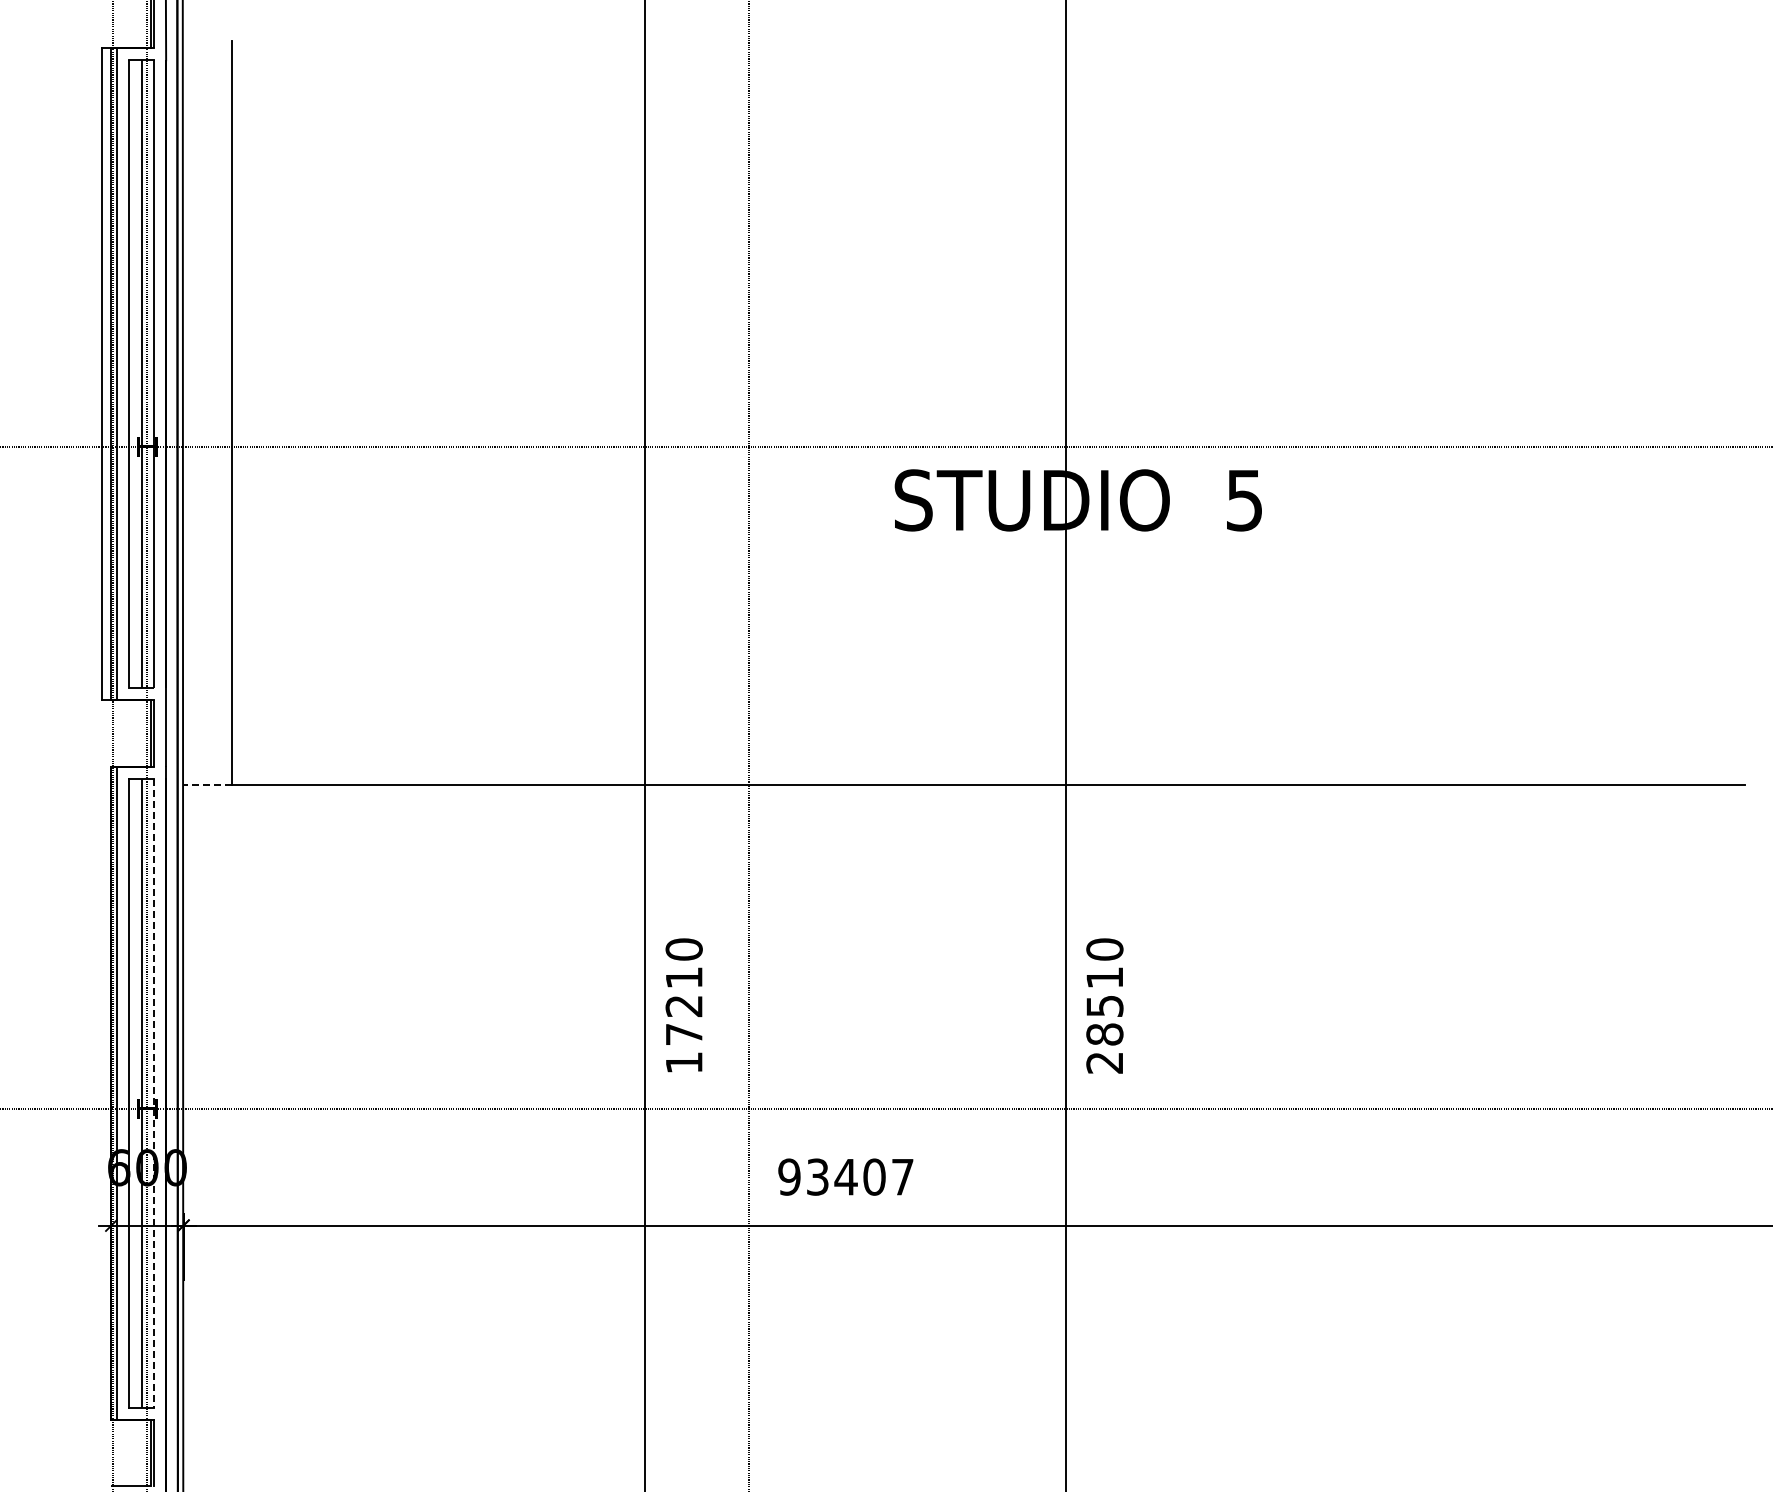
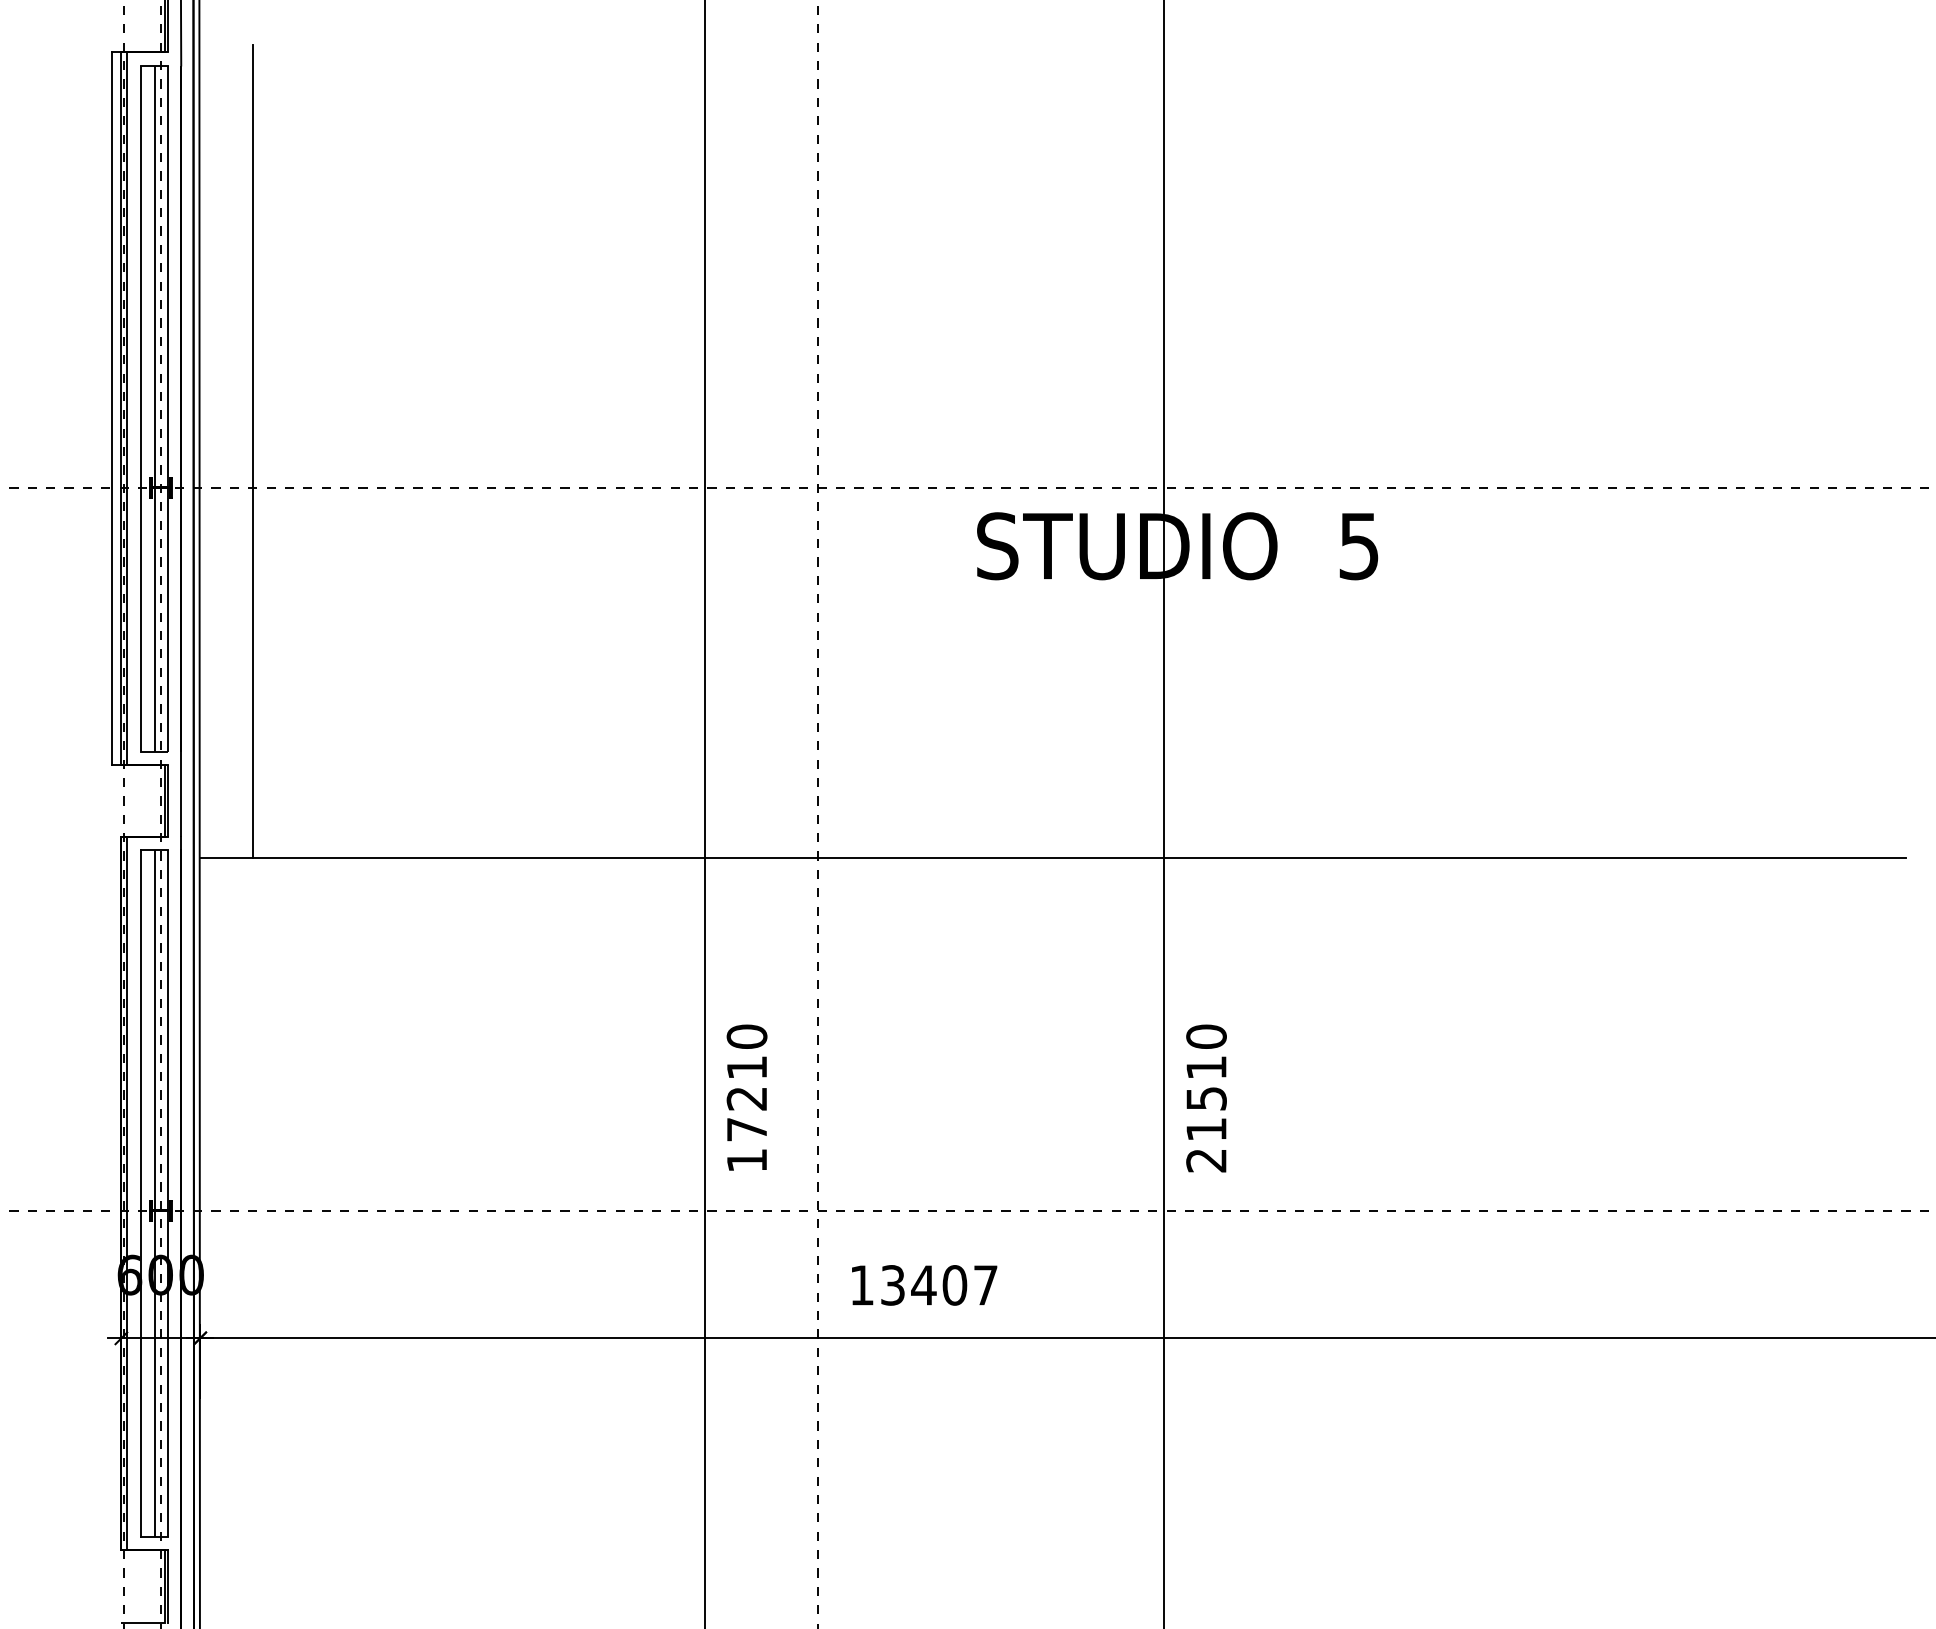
line: (207, 785) -> (226, 857), dashed -> solid
text: (1104, 1034) -> (1206, 1129), 28510 -> 21510
line: (154, 1093) -> (168, 1194), dashed -> solid
text: (789, 1176) -> (862, 1284), 93407 -> 13407

